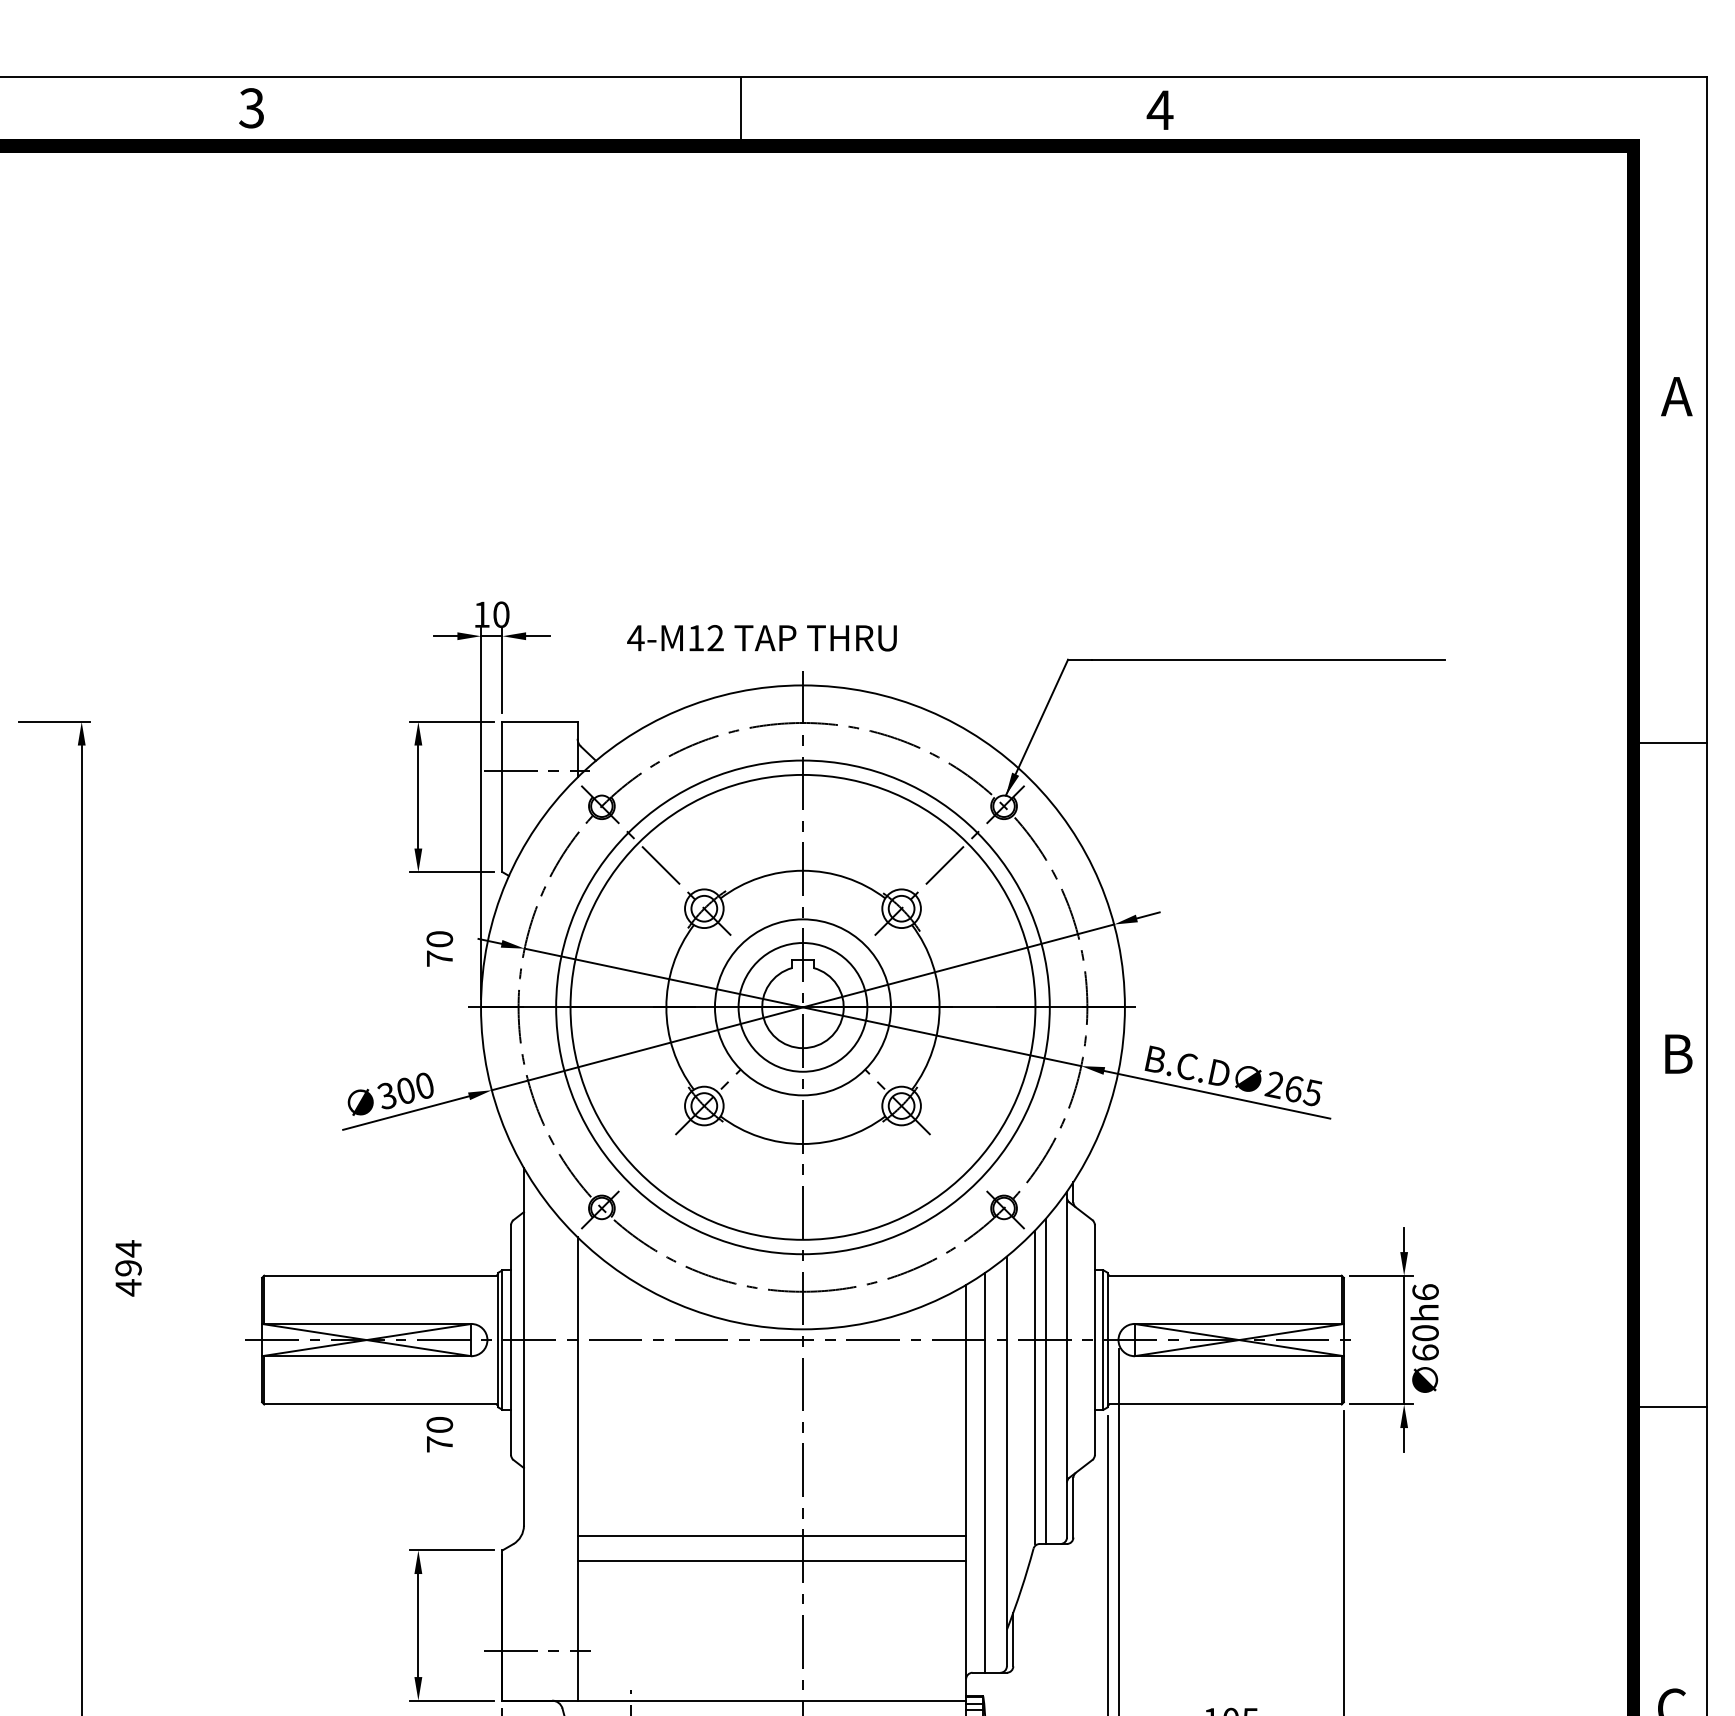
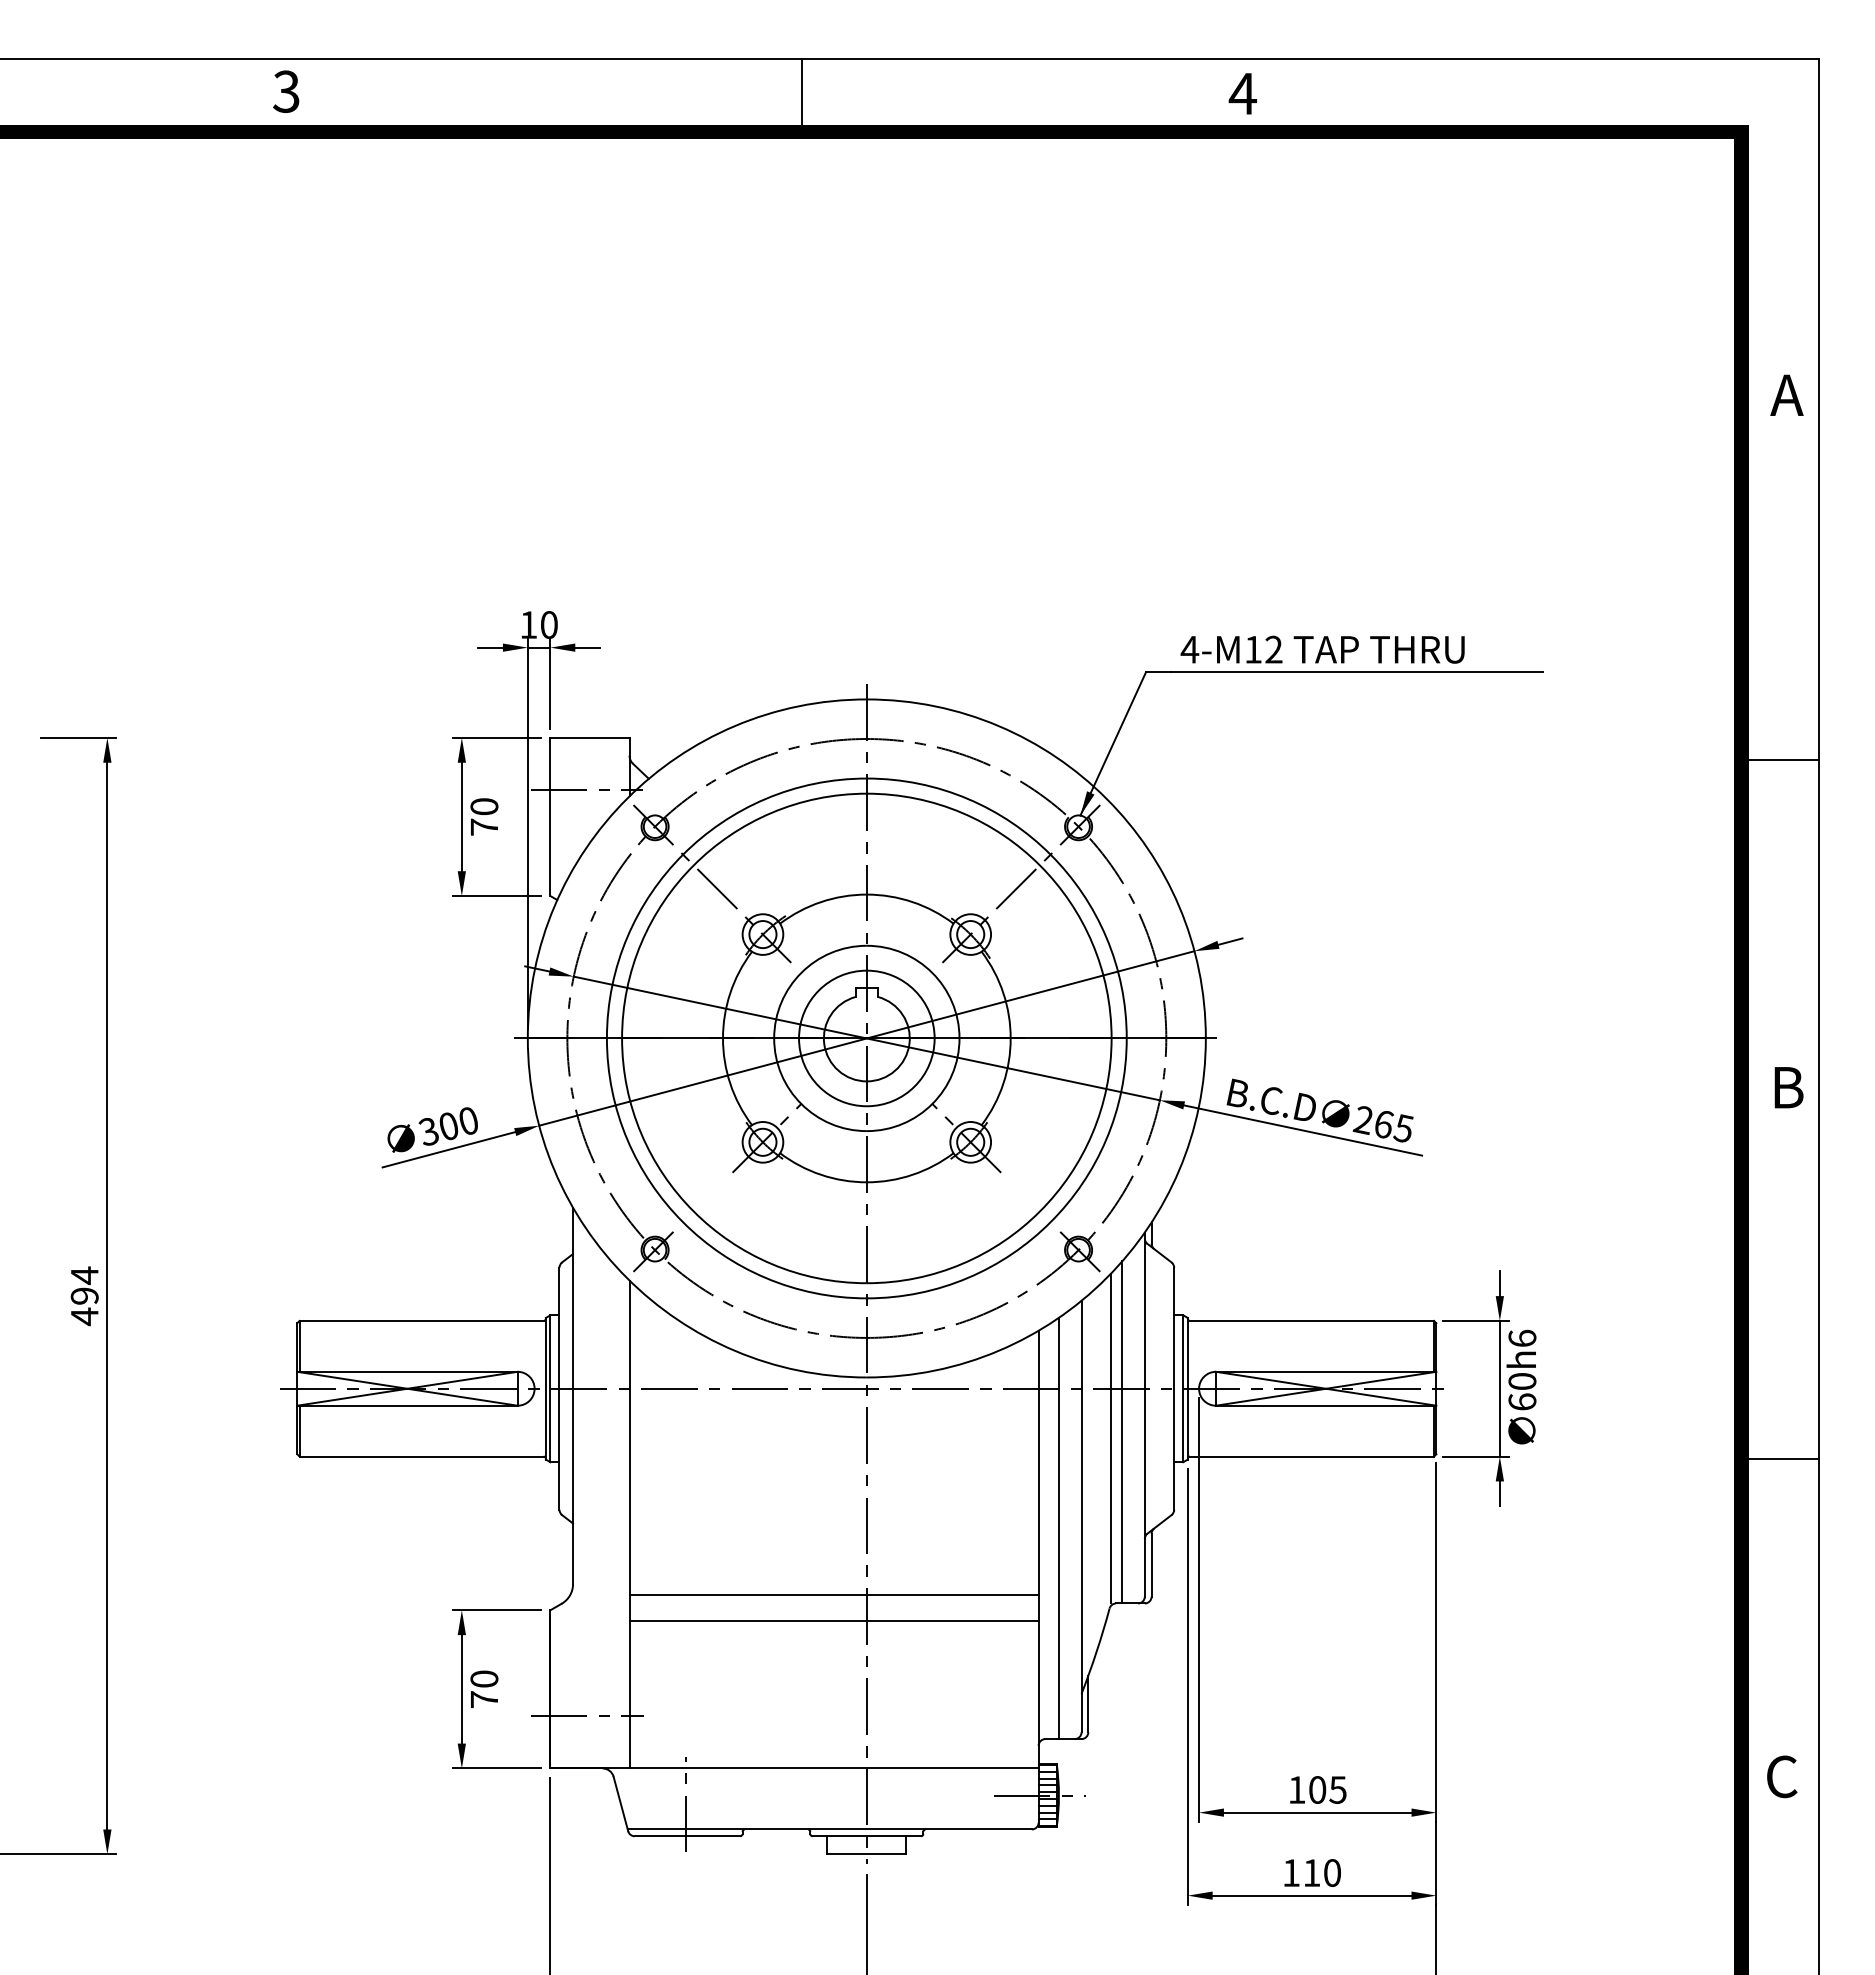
text: (761, 637) -> (1322, 649), moved
text: (439, 948) -> (484, 816), moved
text: (128, 1268) -> (84, 1296), moved
text: (439, 1433) -> (484, 1688), moved

